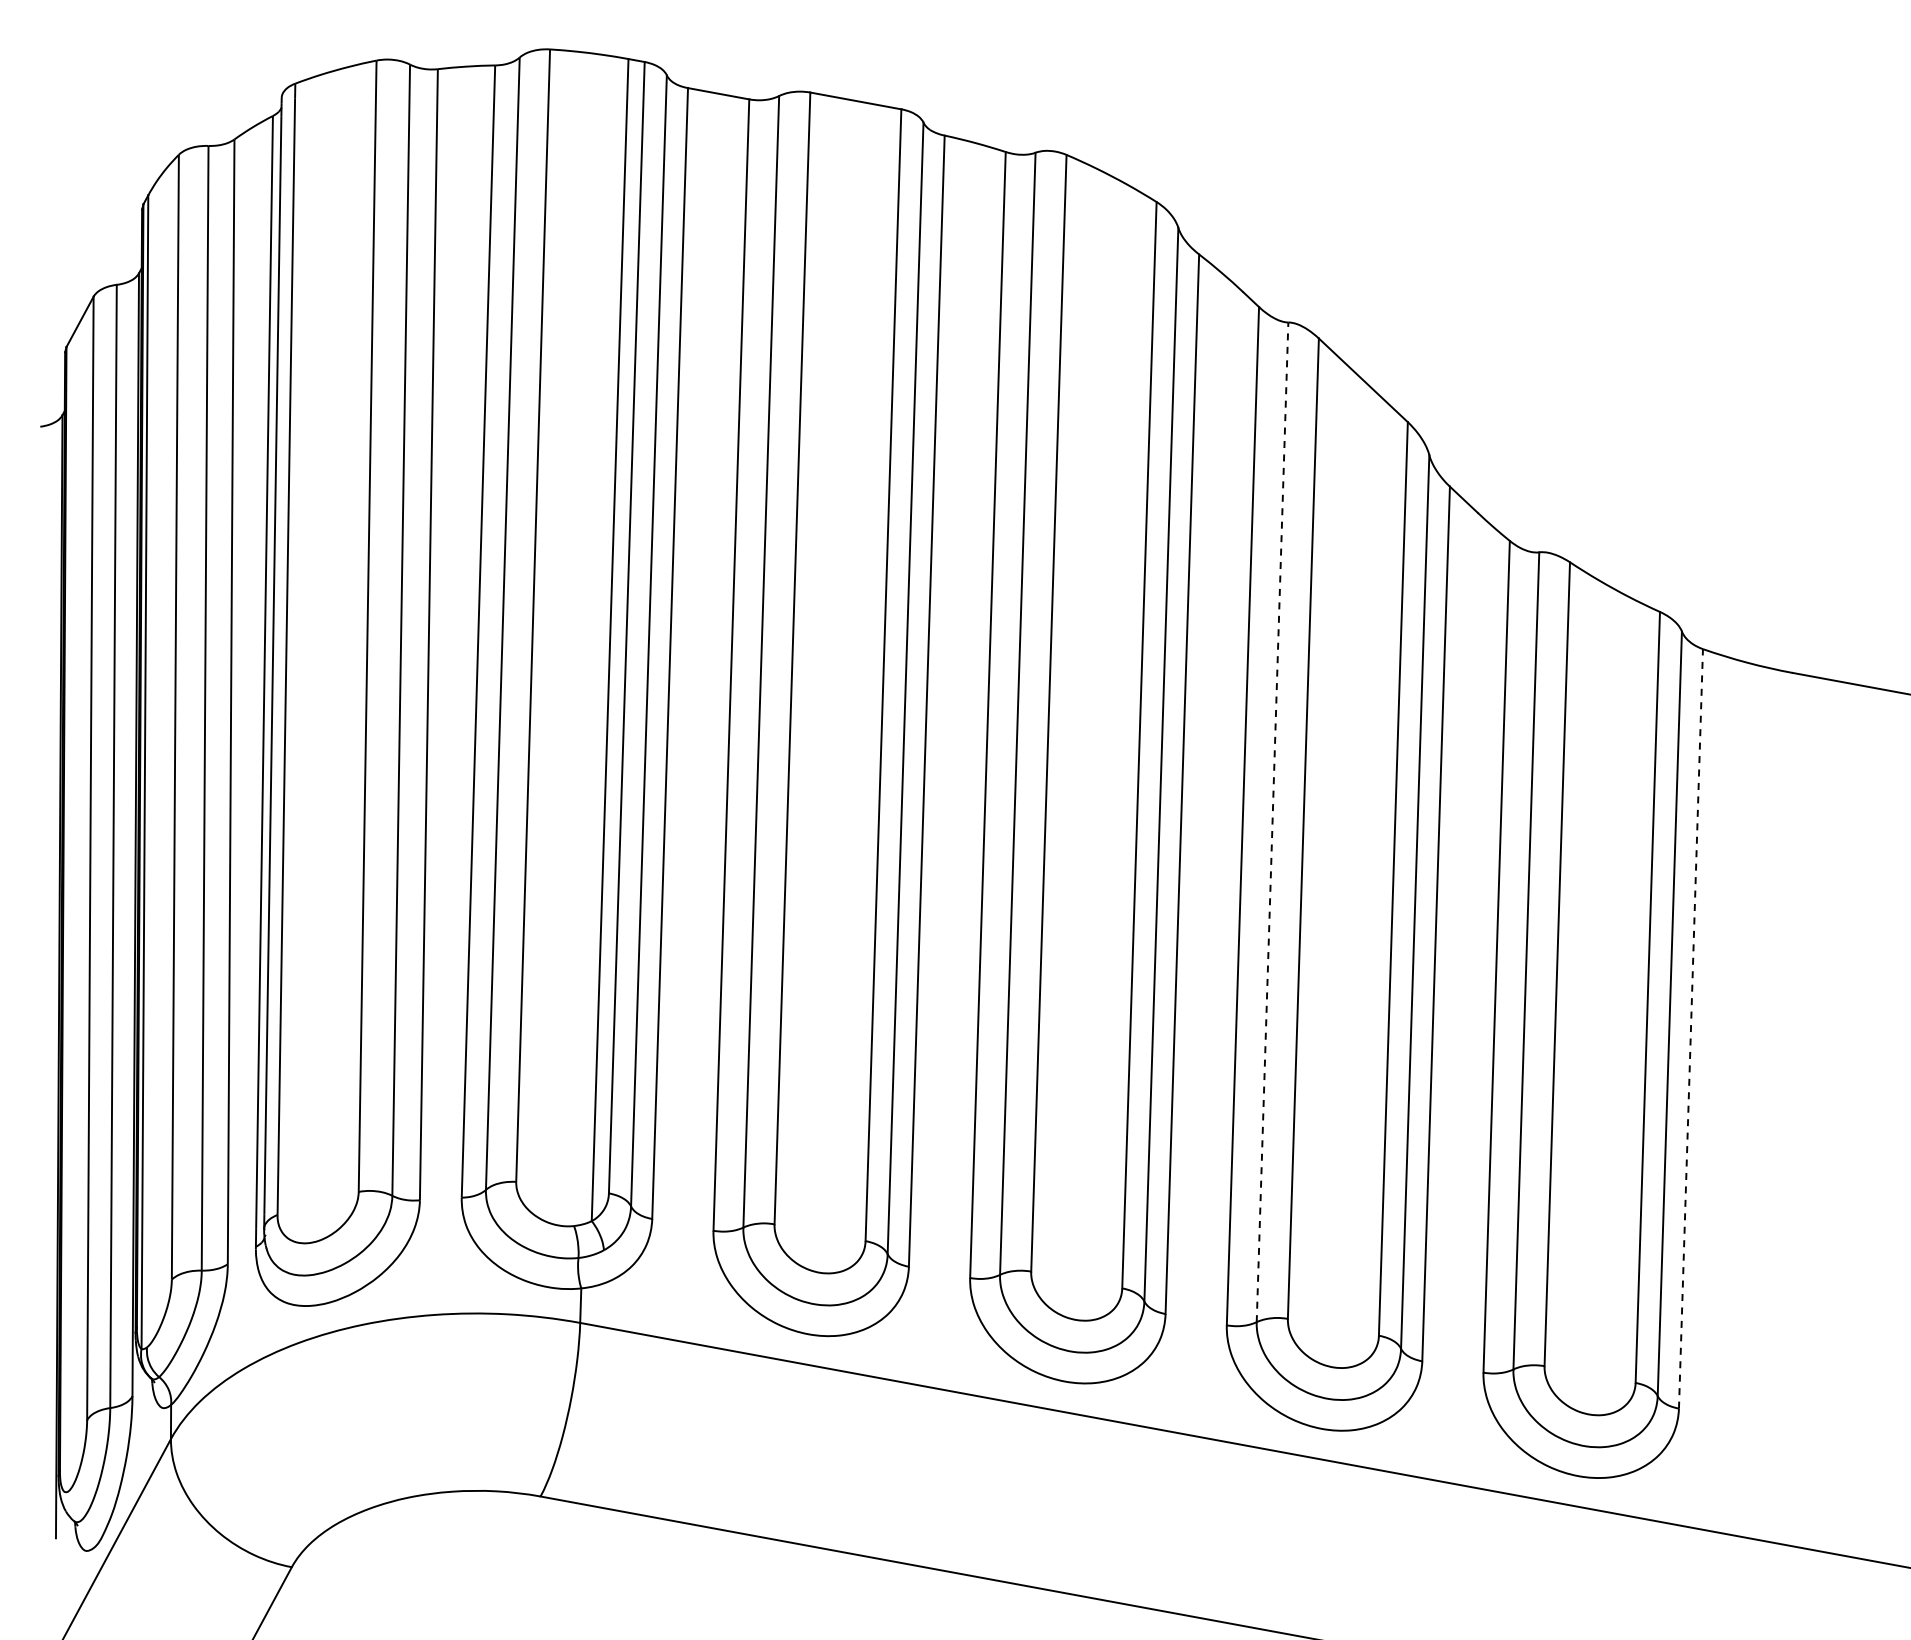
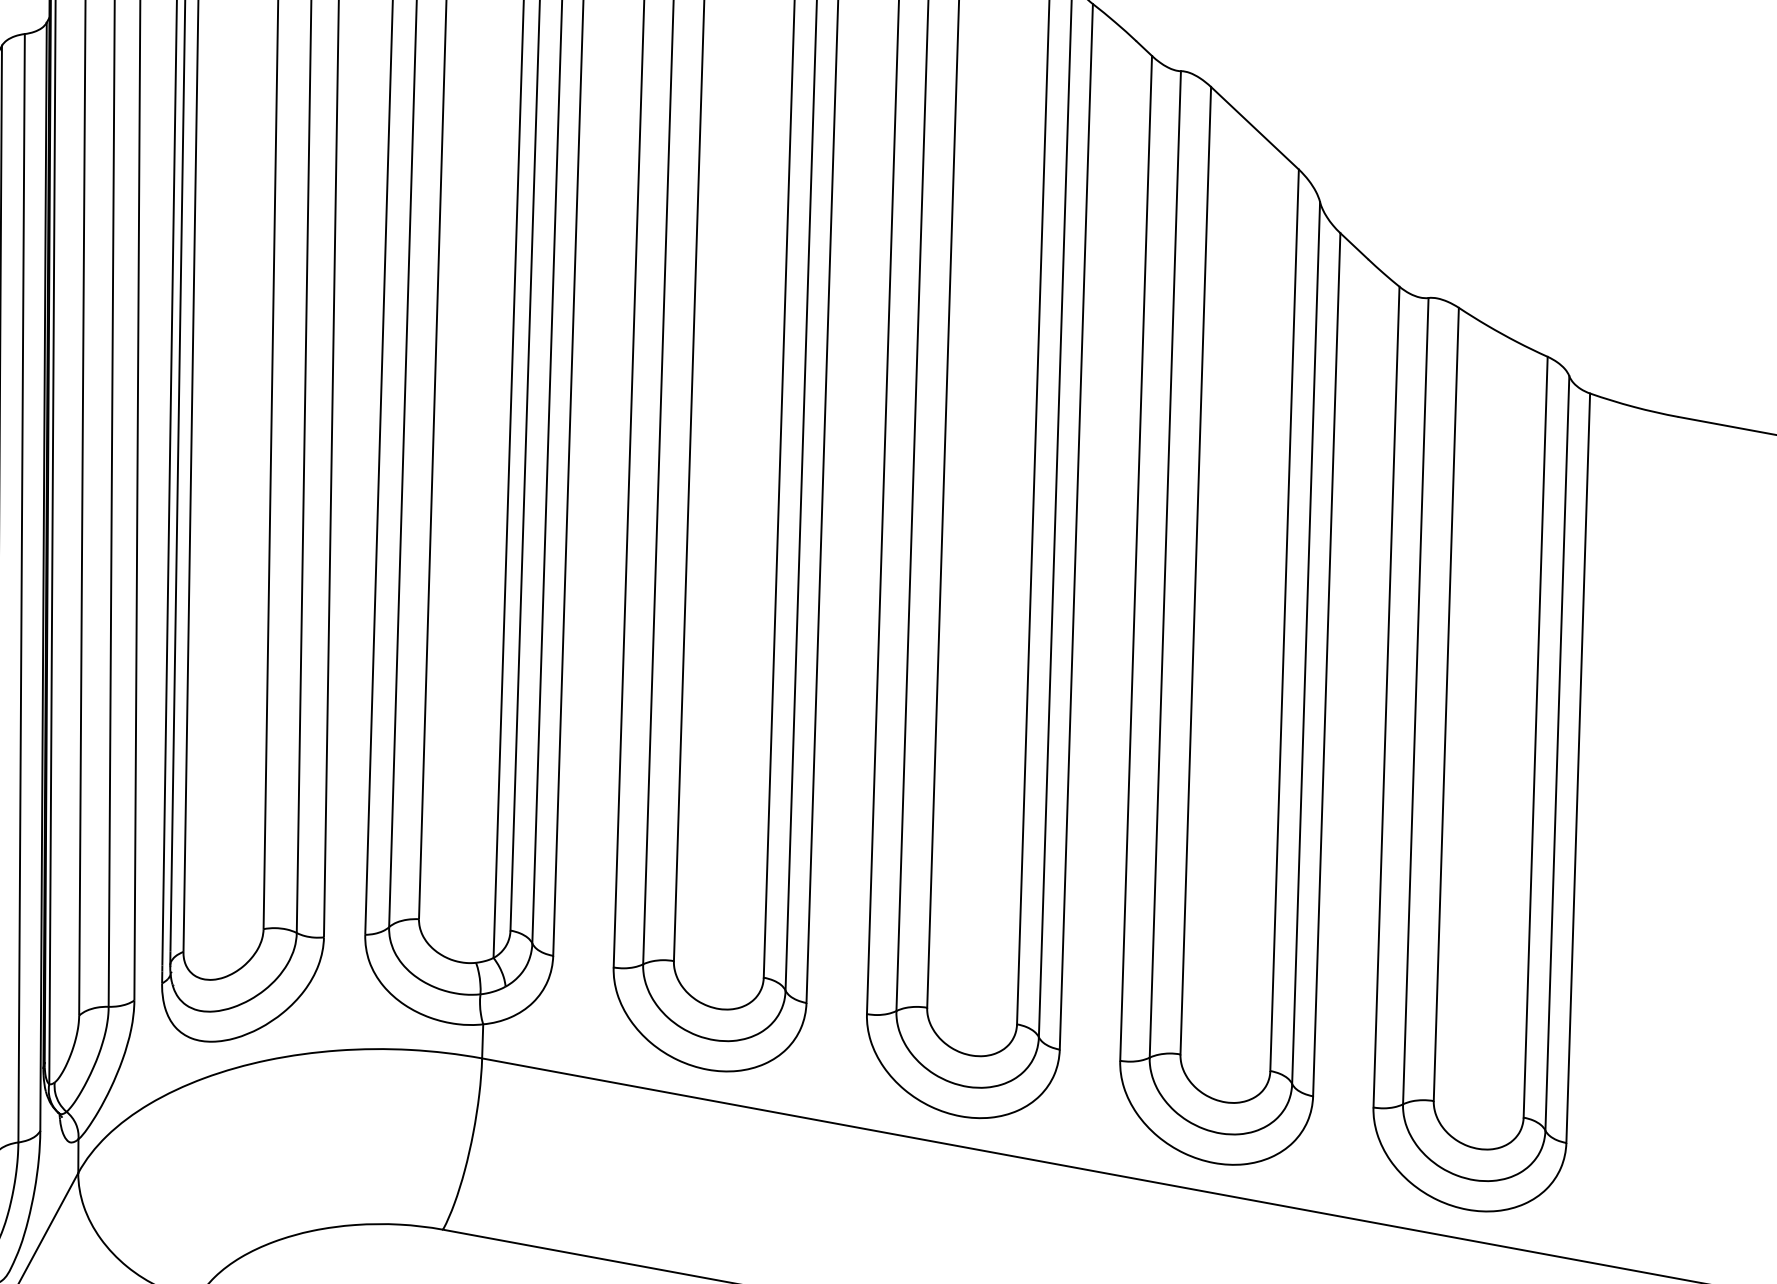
line: (1272, 821) -> (1165, 563), dashed -> solid
line: (1690, 1028) -> (1577, 767), dashed -> solid

